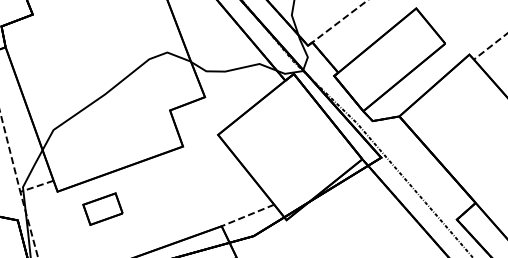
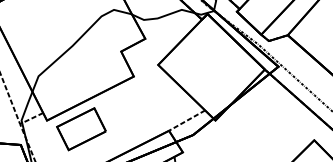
part: (102, 208) -> (81, 128), size x1.67

